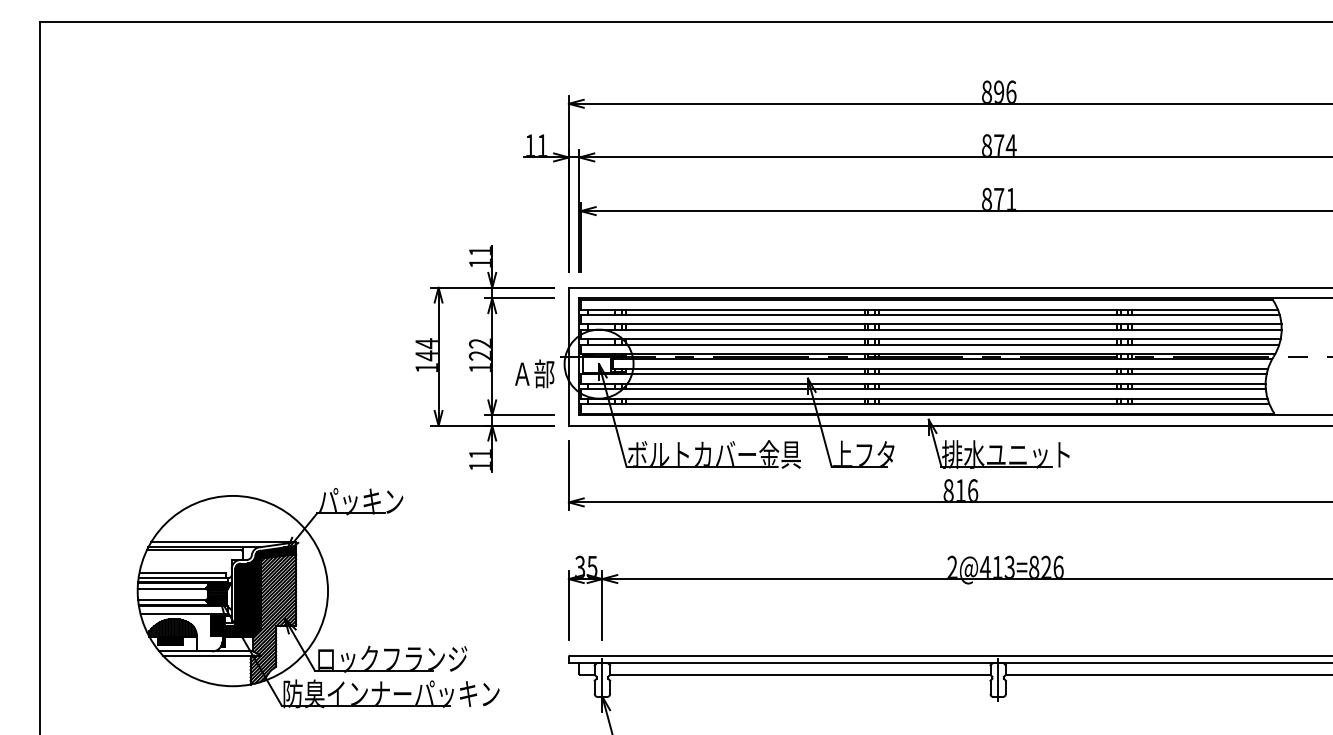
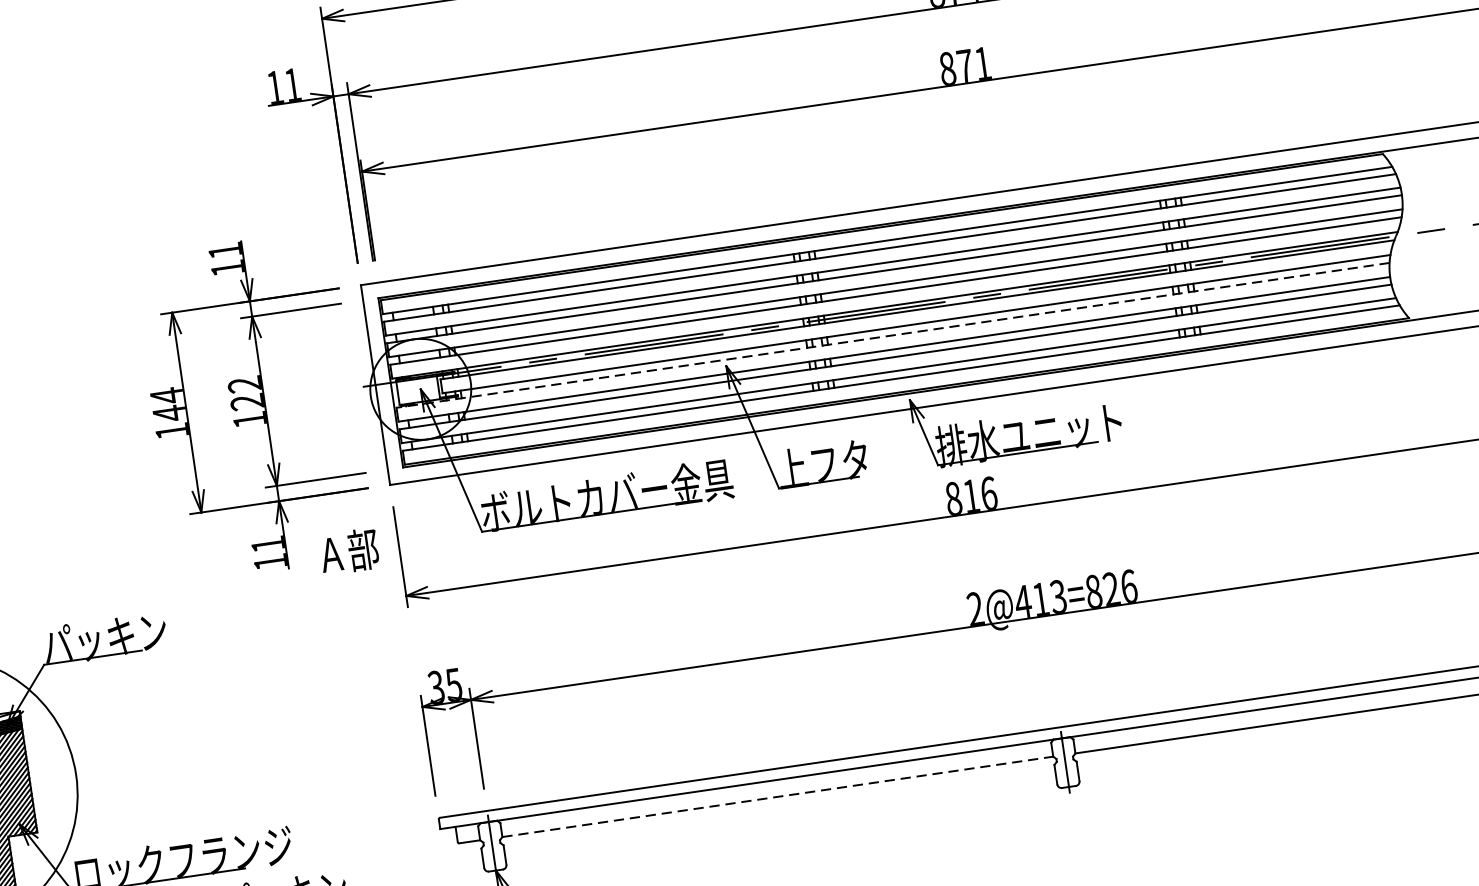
text: (534, 373) -> (348, 551), moved
line: (923, 374) -> (892, 335), solid -> dashed
line: (800, 674) -> (777, 796), solid -> dashed

